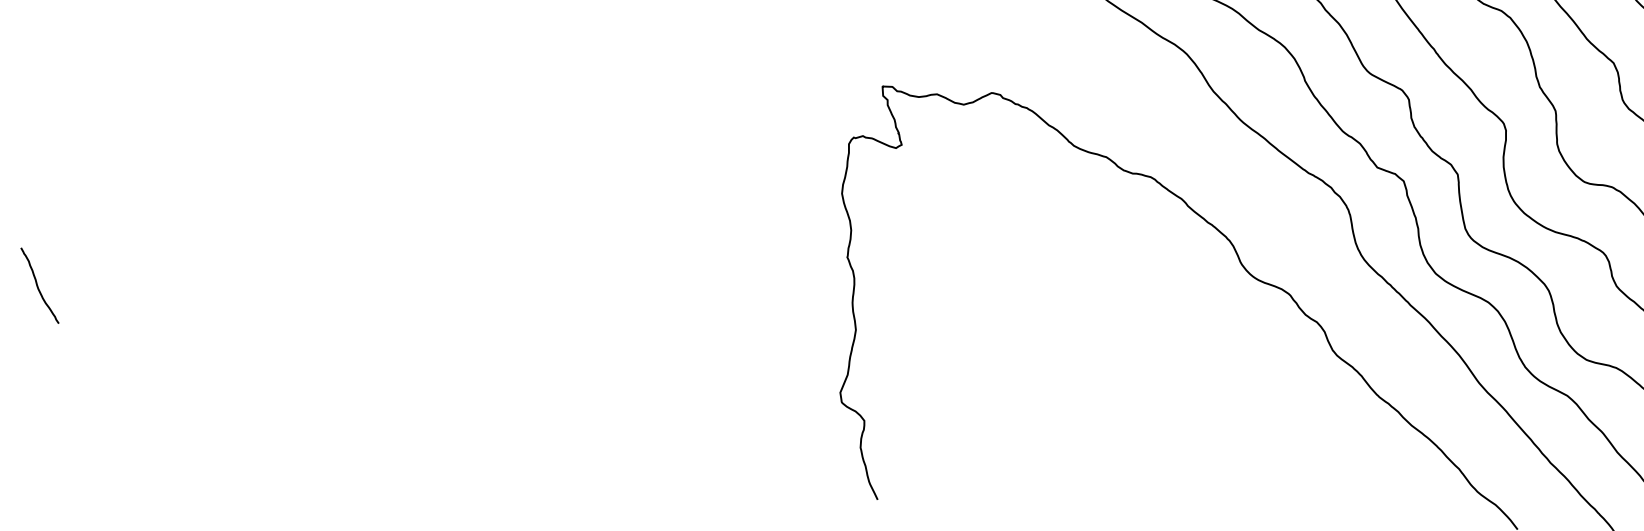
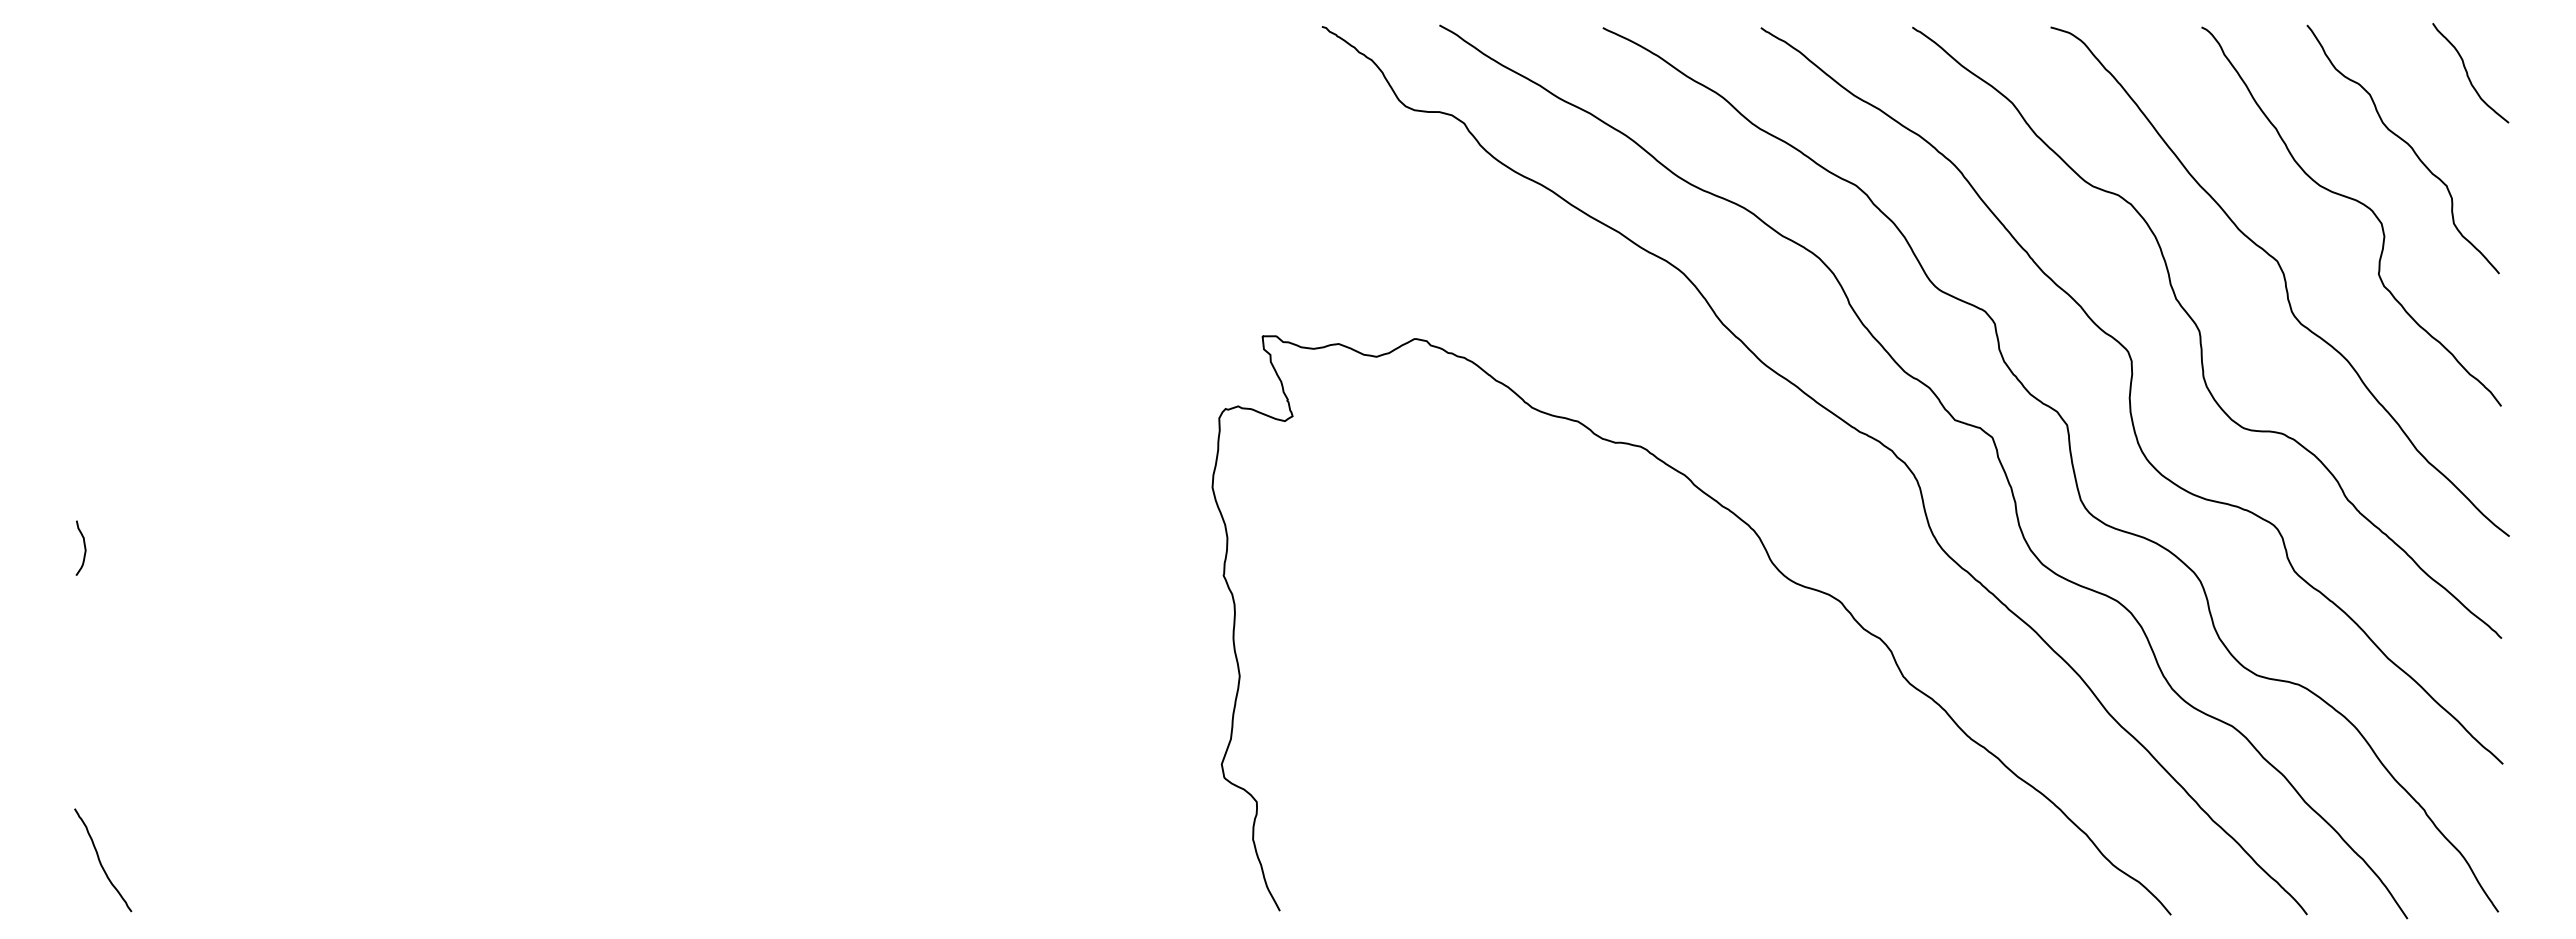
curve: (30, 202) -> (84, 547), added
curve: (38, 287) -> (101, 862), moved

